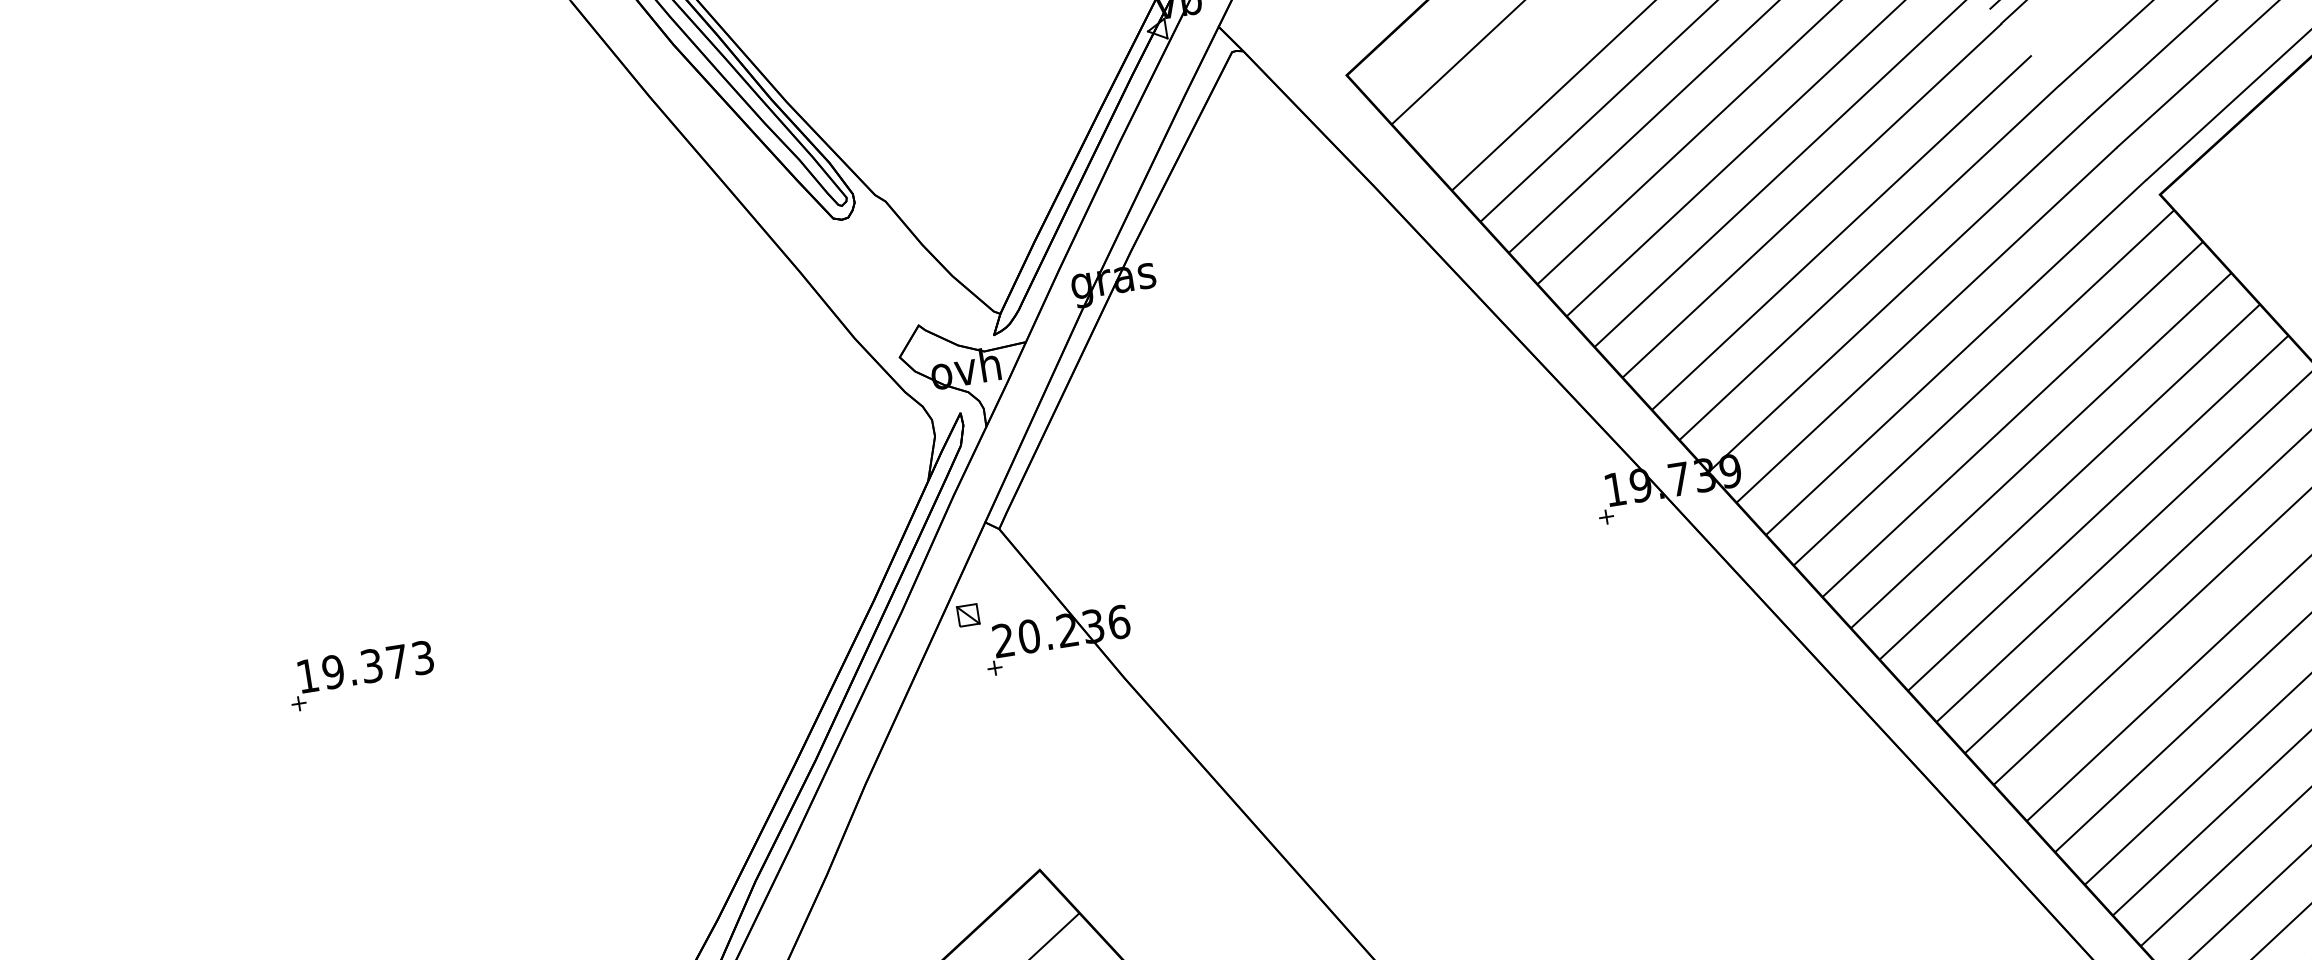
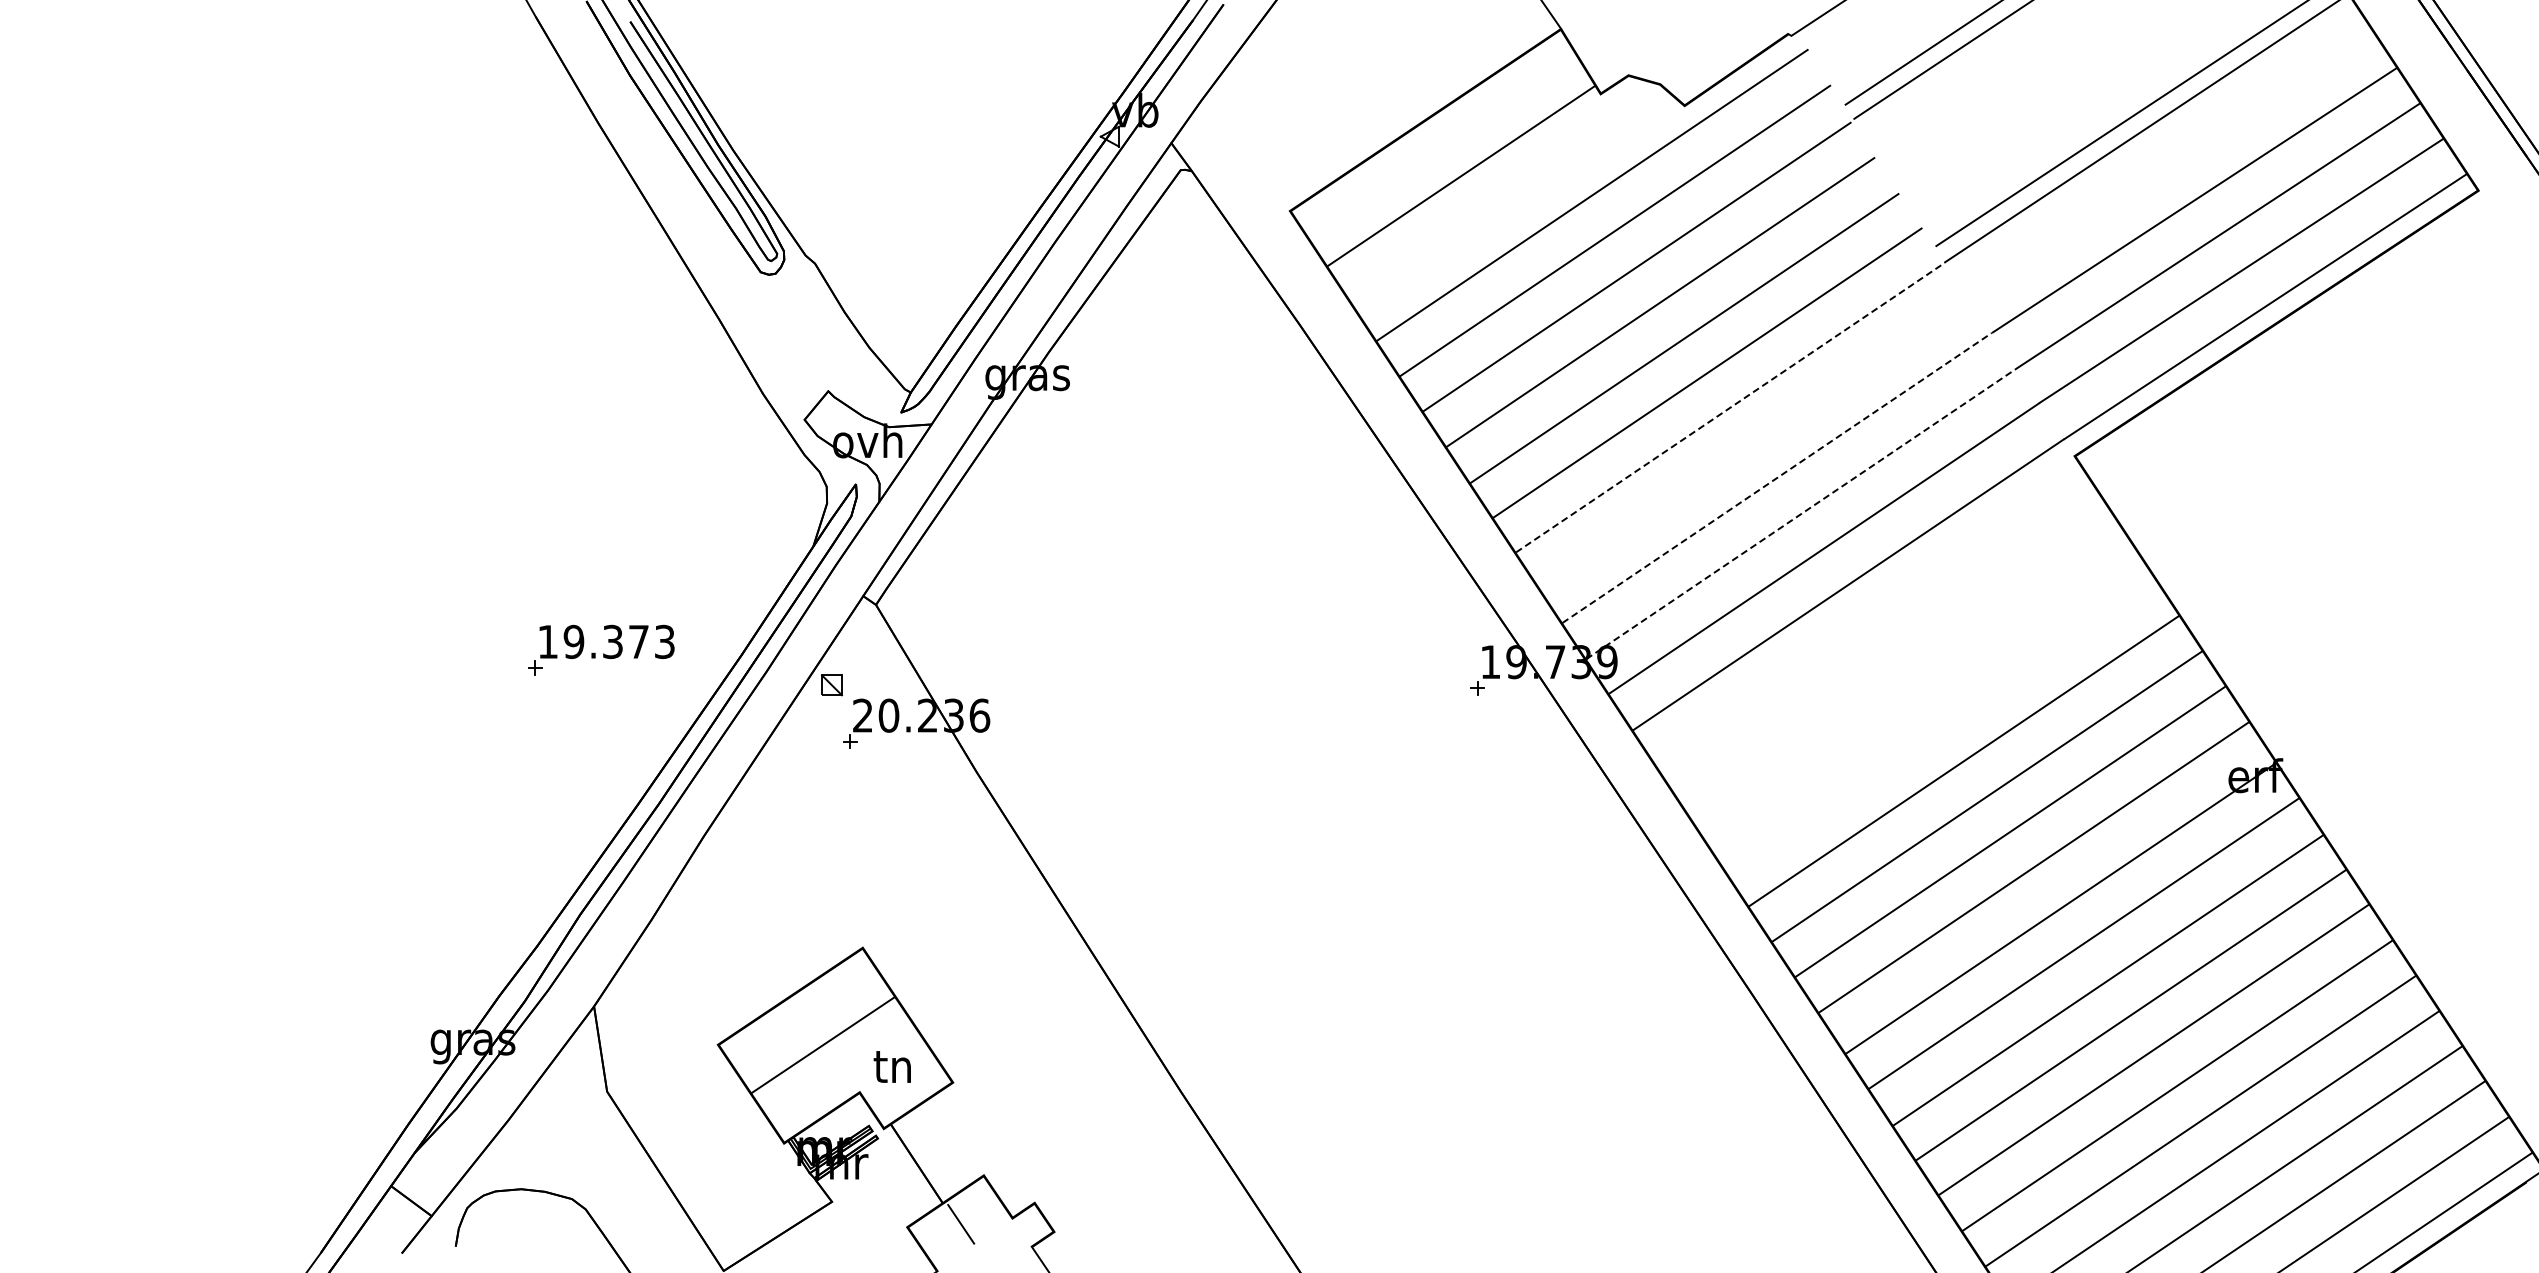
line: (1812, 200) -> (1730, 407), solid -> dashed
line: (1841, 232) -> (1754, 443), removed
line: (1869, 262) -> (1777, 477), solid -> dashed
line: (1899, 294) -> (1801, 513), solid -> dashed
line: (1983, 387) -> (1870, 619), removed
line: (2013, 419) -> (1894, 655), removed
line: (2041, 450) -> (1917, 690), removed
line: (2069, 481) -> (1940, 725), removed
part: (361, 675) -> (601, 649), moved

